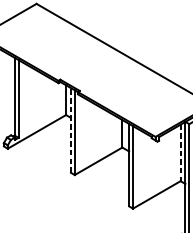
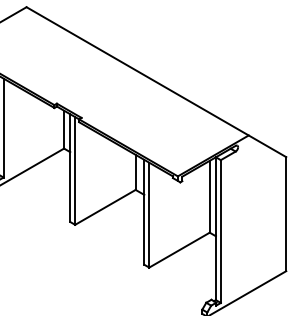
line: (71, 130) -> (70, 168), dashed -> solid
line: (180, 152) -> (209, 196), dashed -> solid

